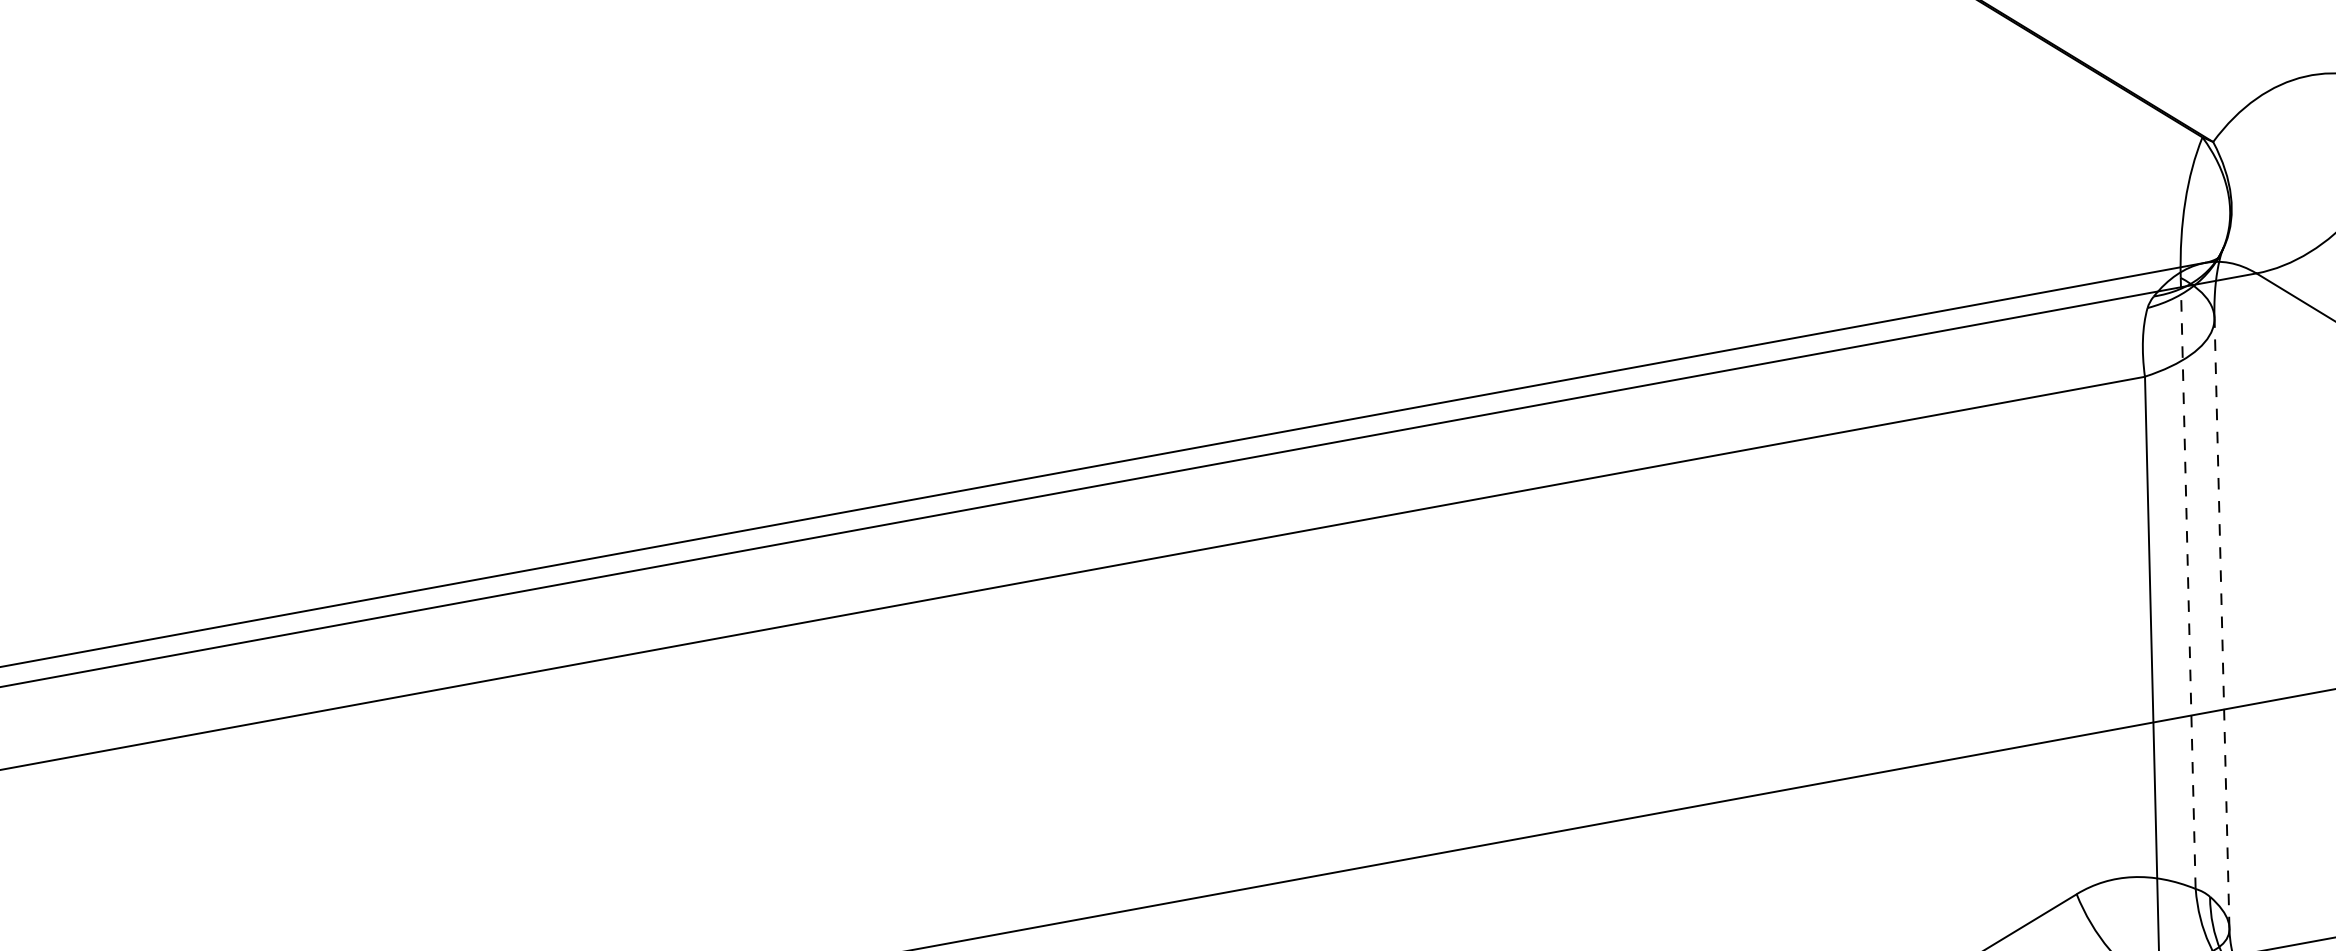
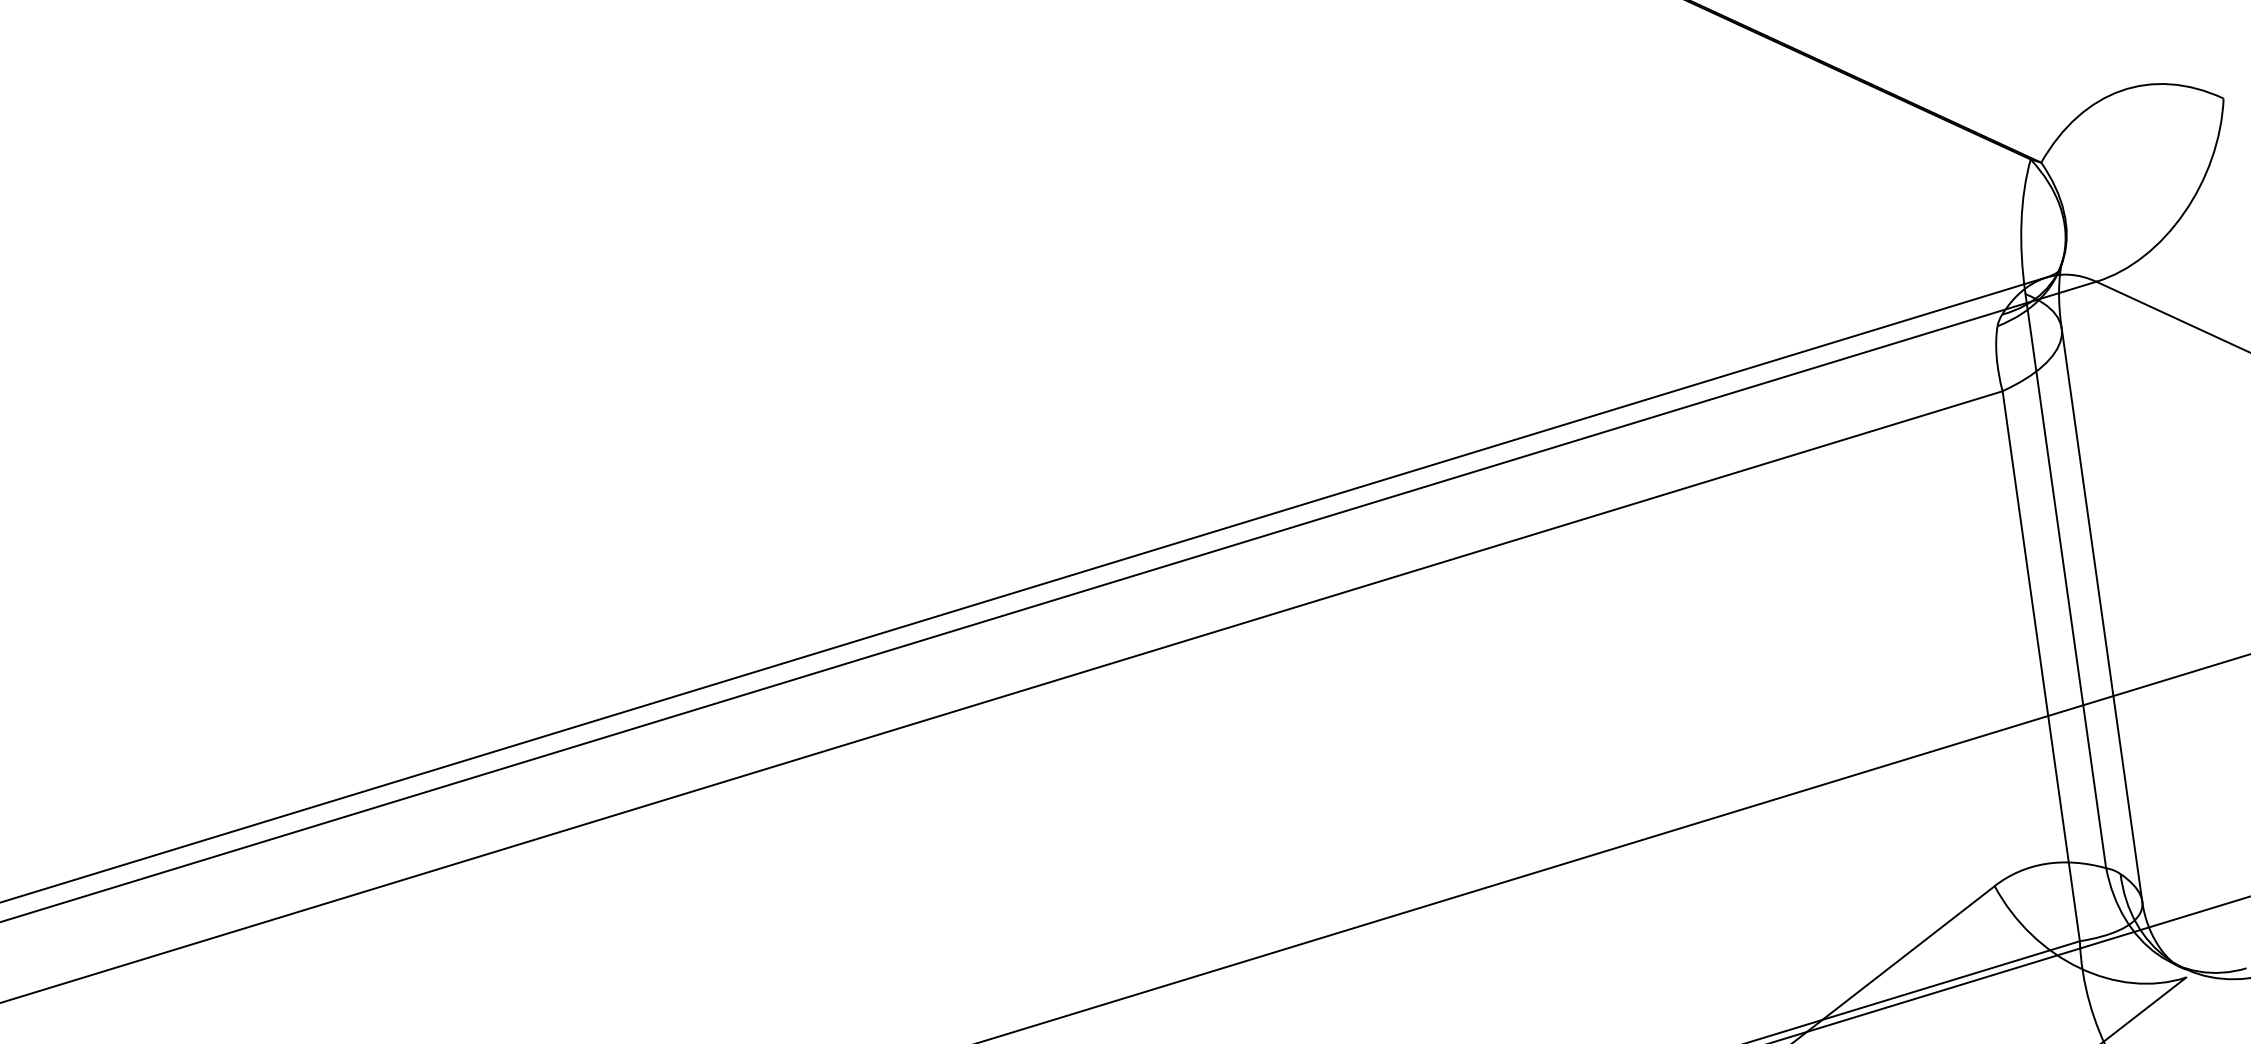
line: (2187, 583) -> (2065, 581), dashed -> solid
line: (2221, 622) -> (2101, 614), dashed -> solid

